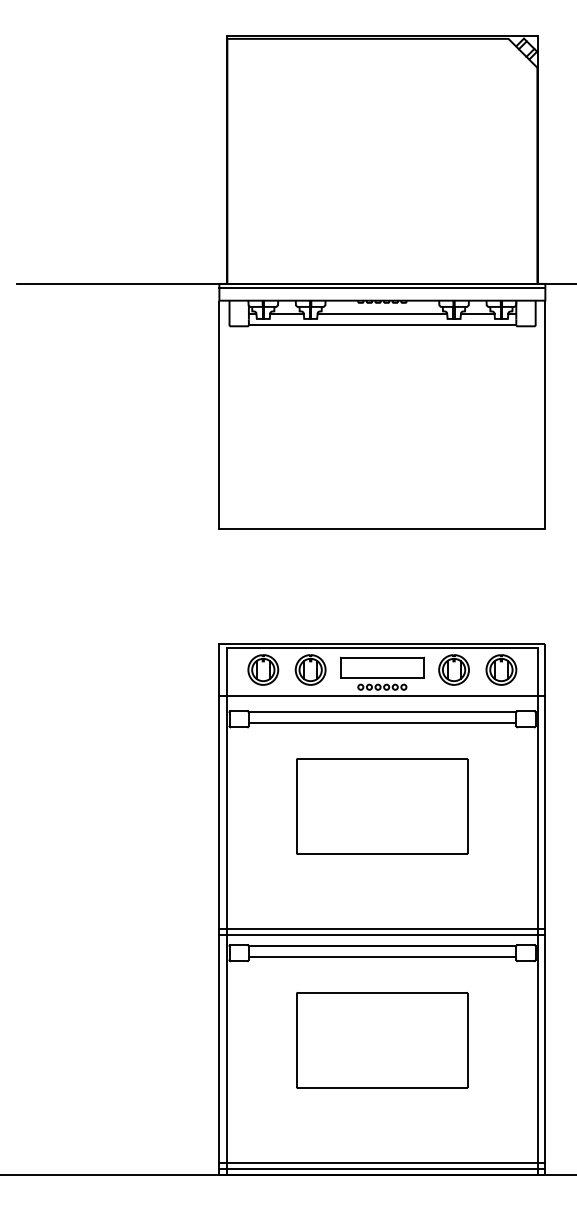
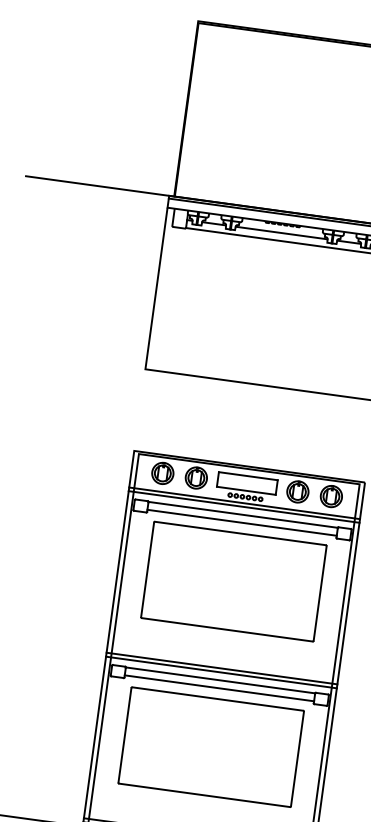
line: (382, 701) -> (244, 507), added
part: (381, 806) -> (233, 581), size x1.43
part: (381, 1040) -> (210, 747), size x1.43

